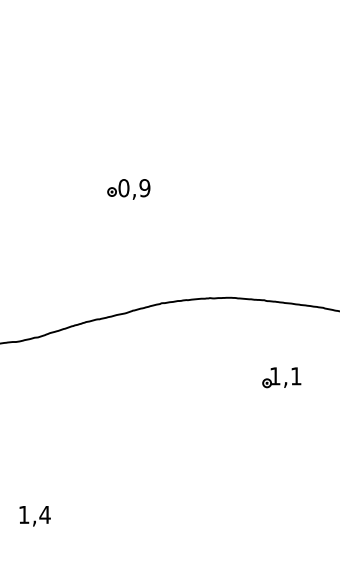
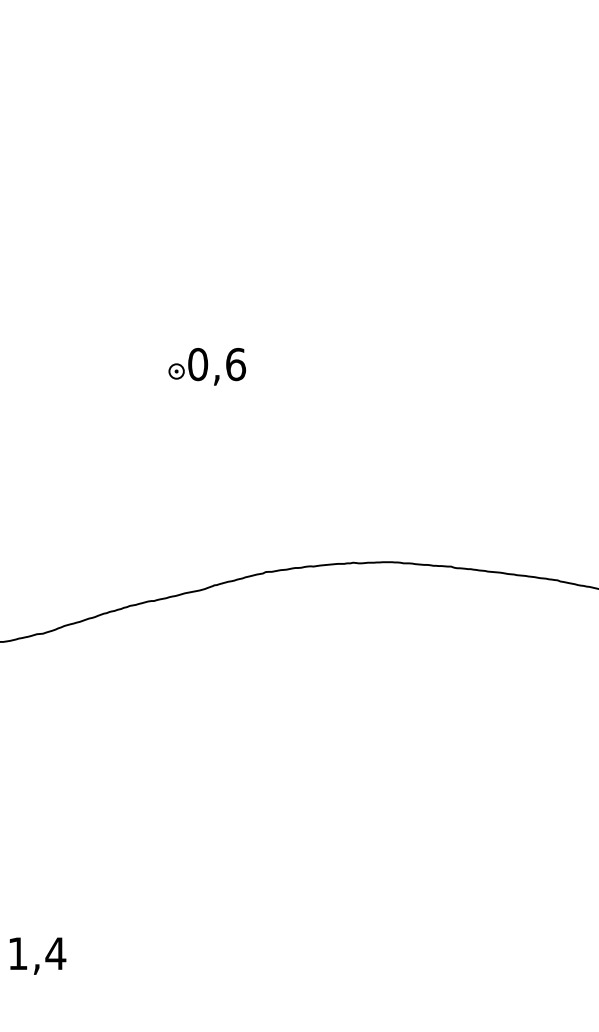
text: (144, 188) -> (235, 365), 0,9 -> 0,6
part: (281, 377) -> (482, 705), removed

